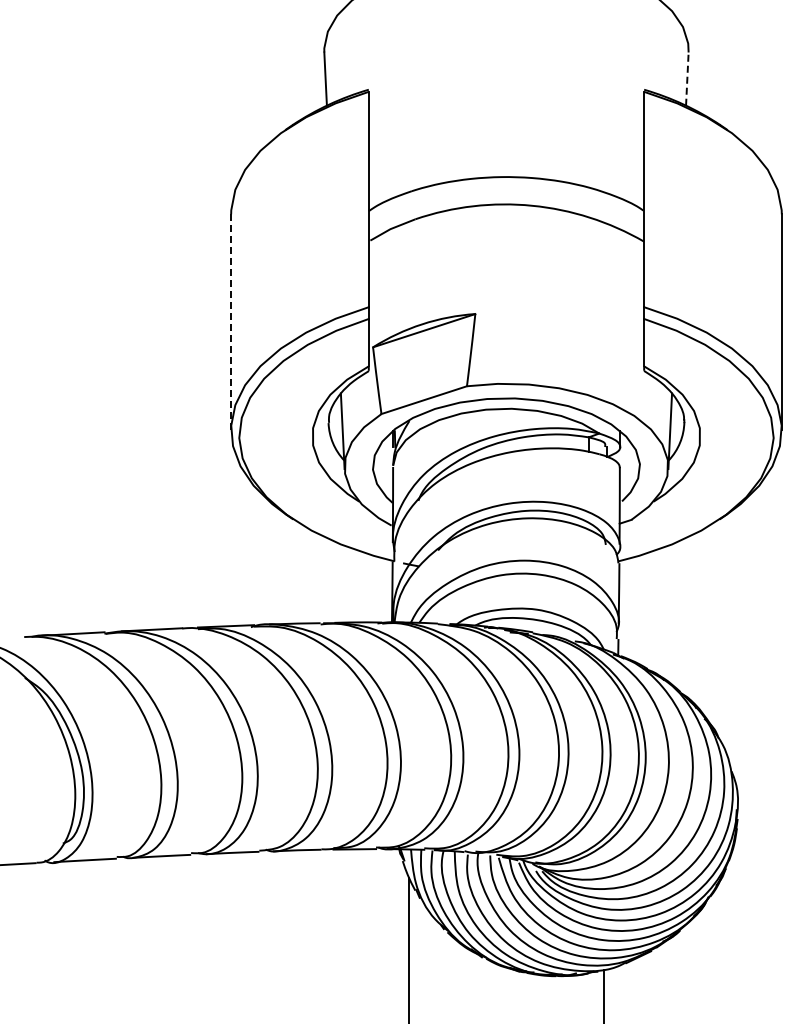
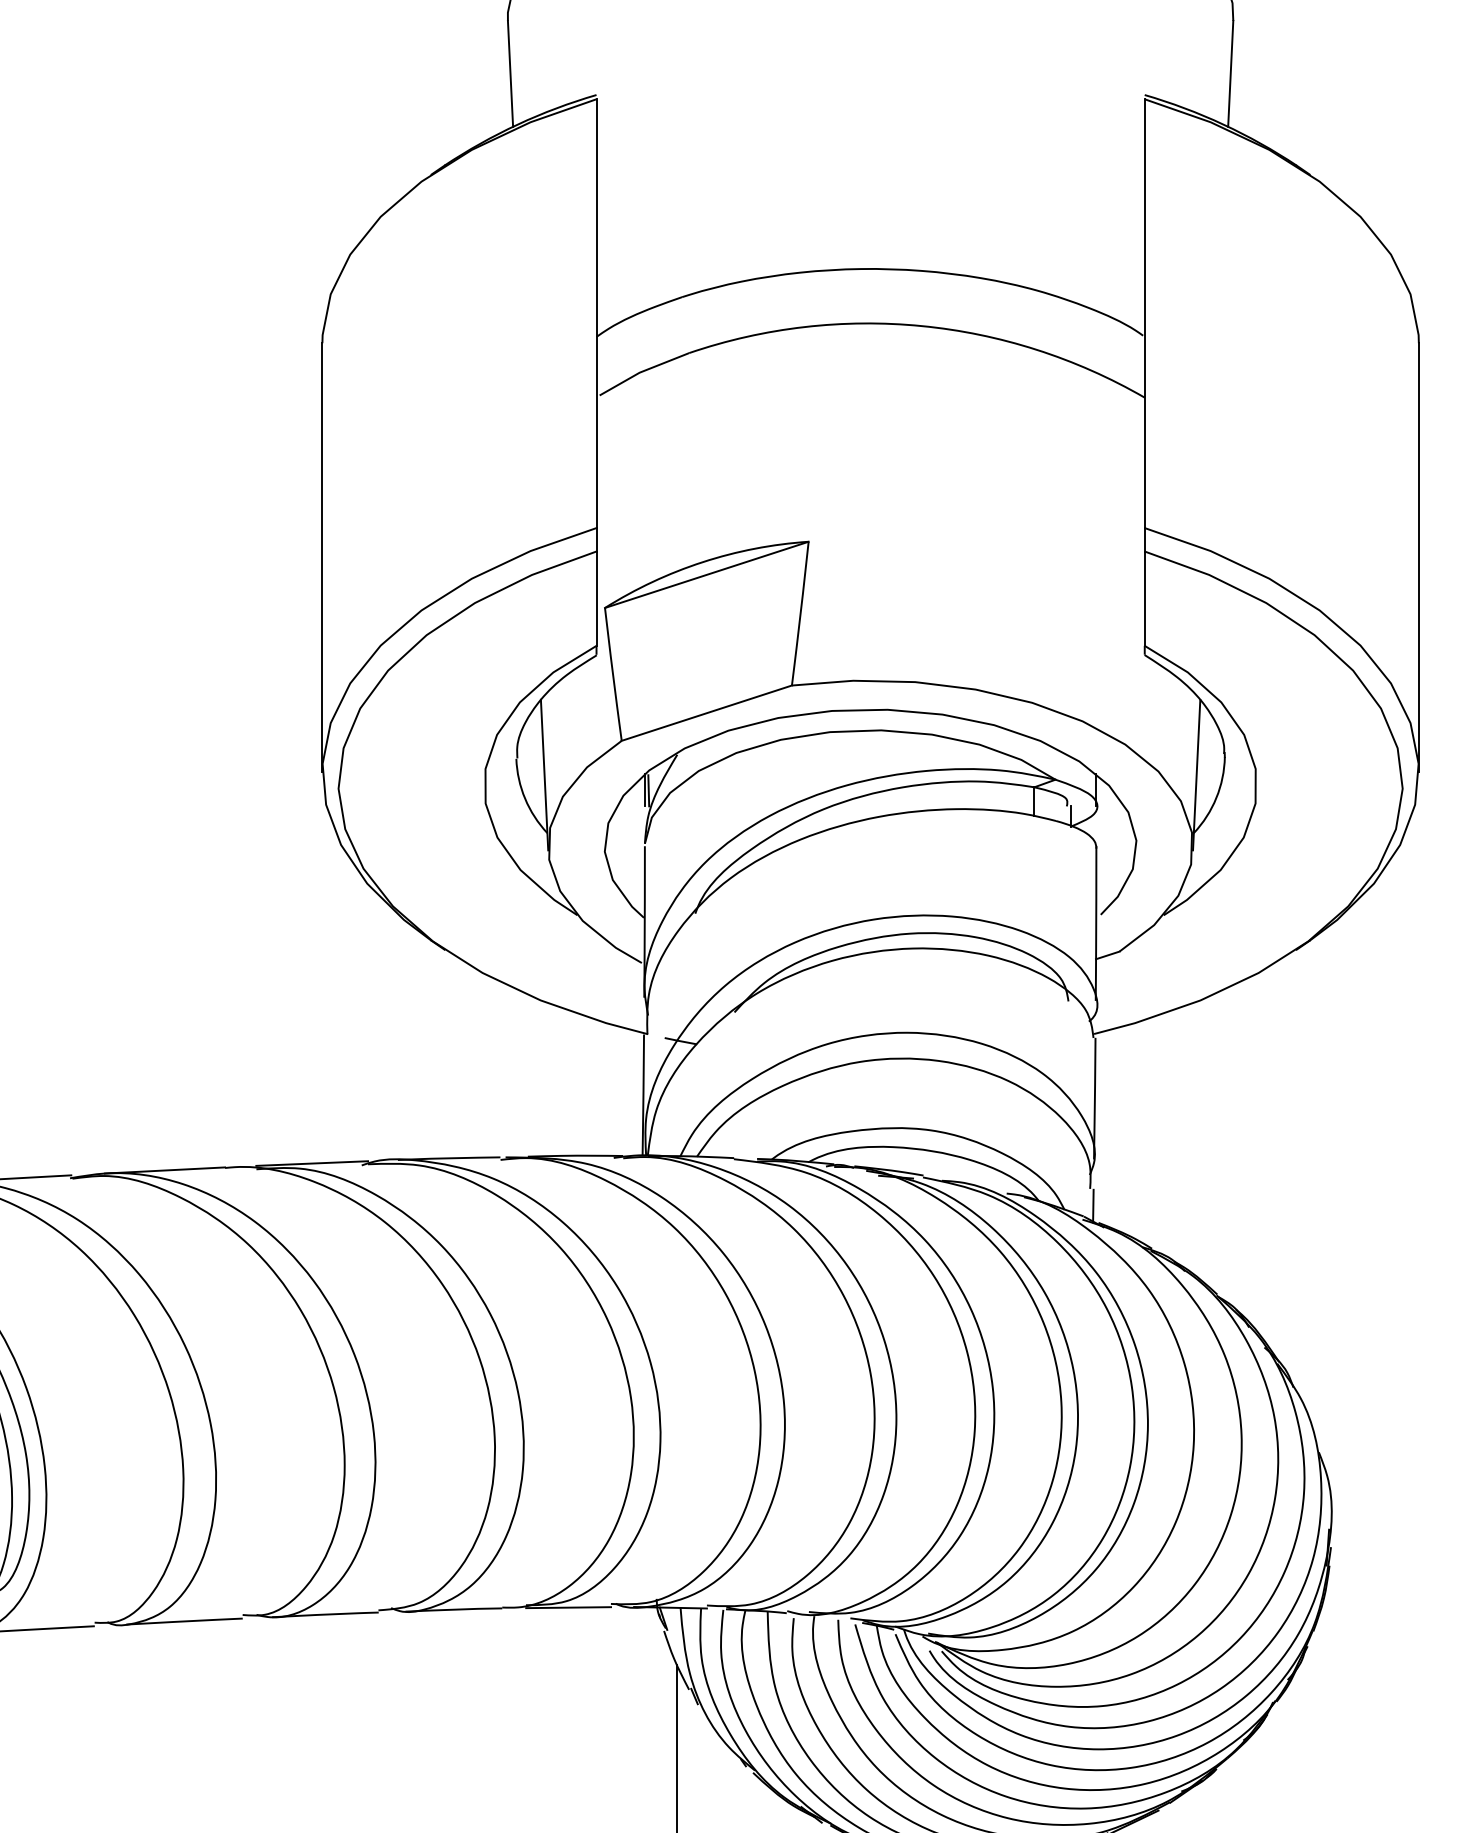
line: (687, 79) -> (1231, 74), dashed -> solid
line: (231, 322) -> (323, 558), dashed -> solid

